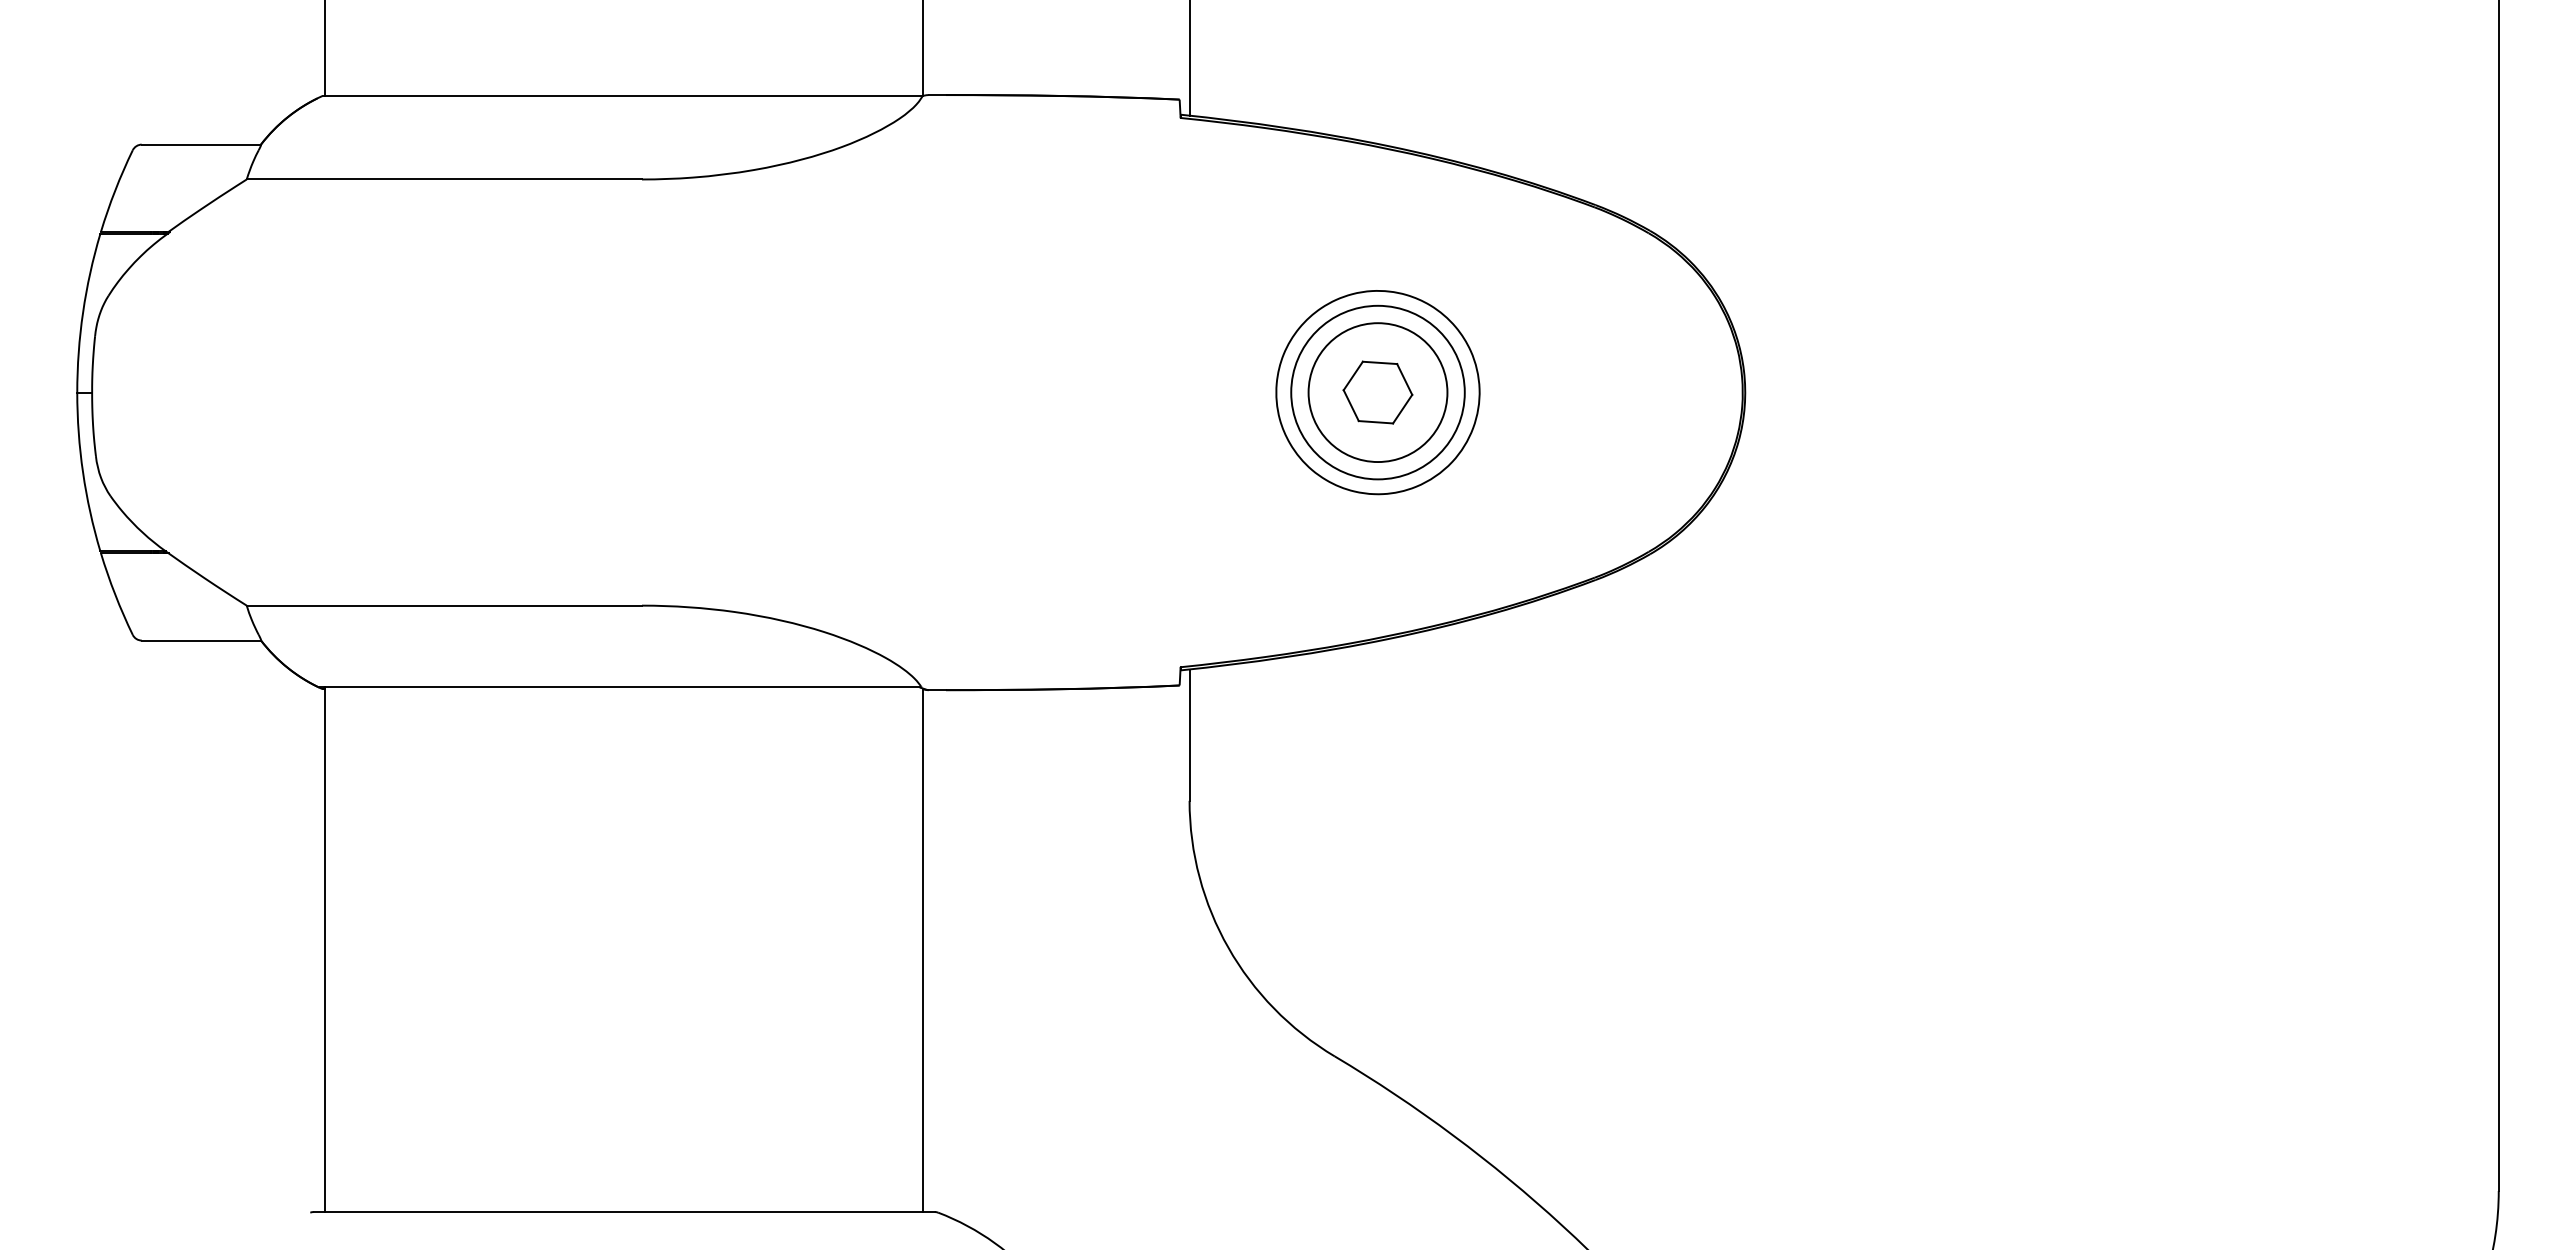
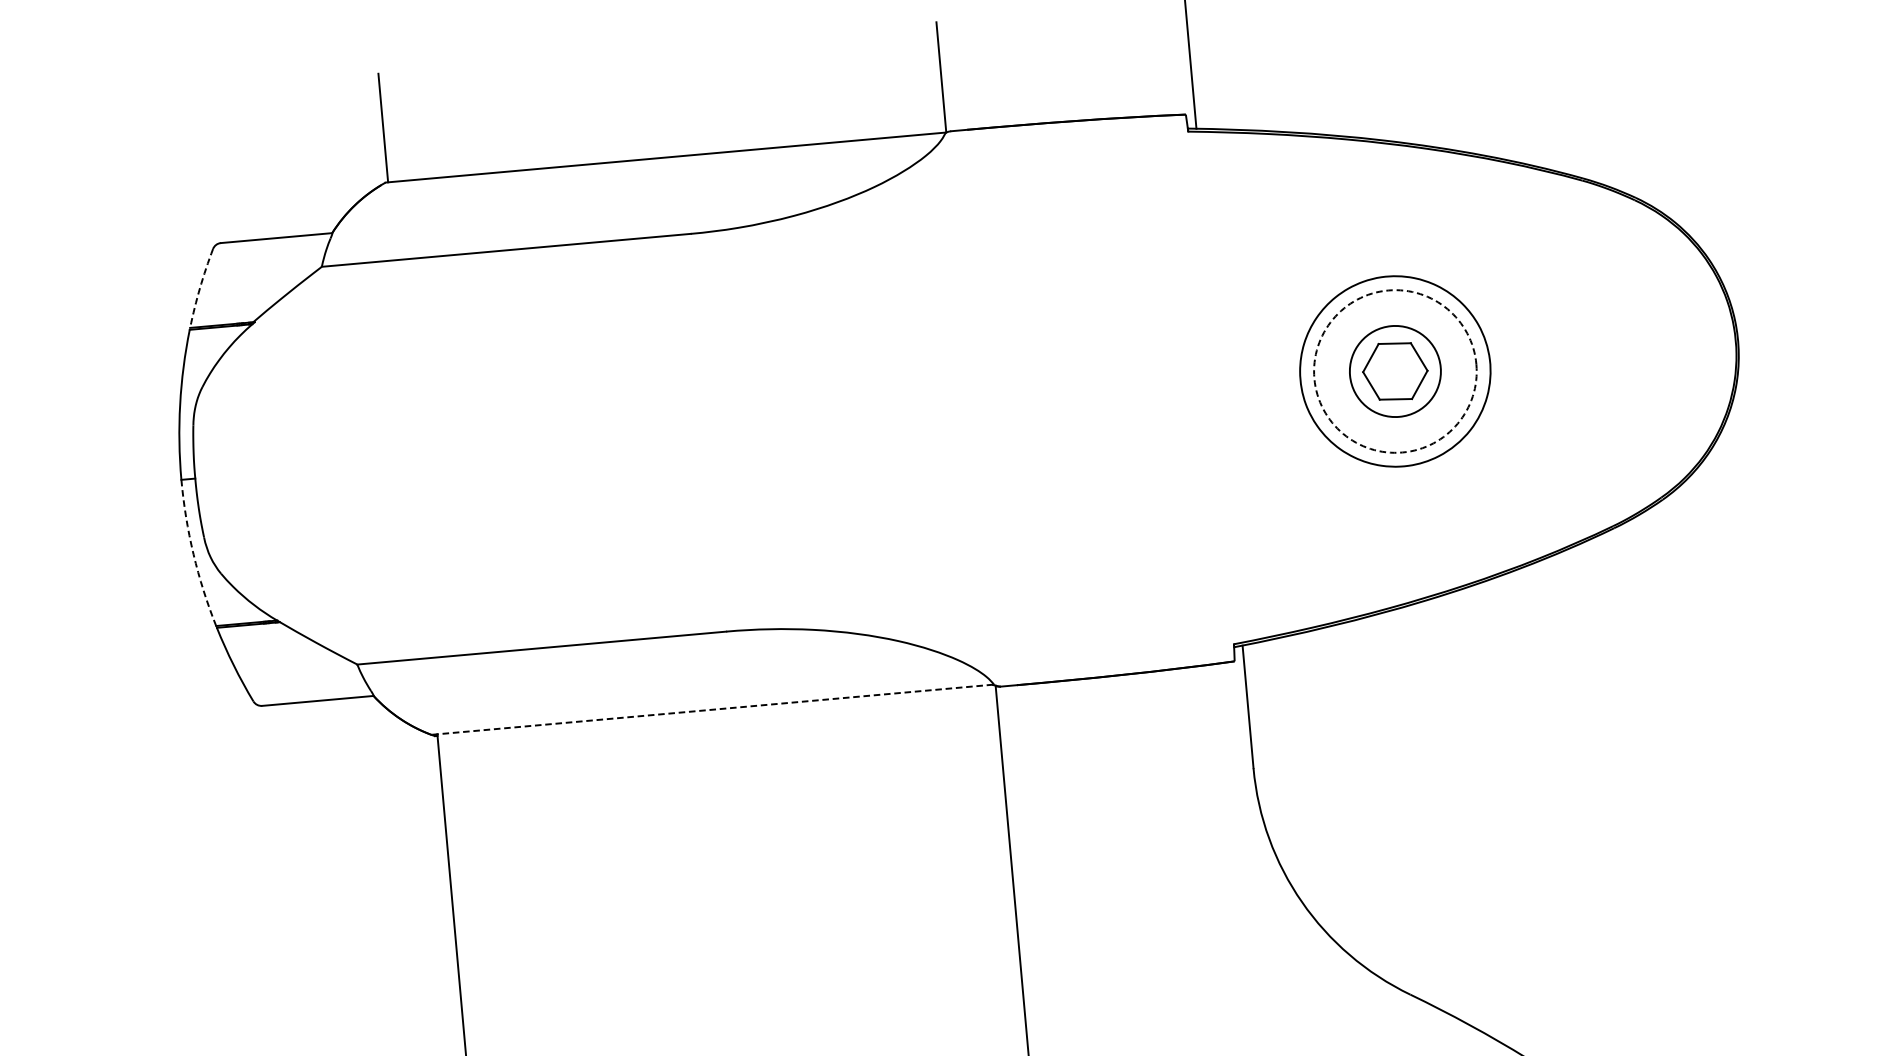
arc: (115, 190) -> (200, 288), solid -> dashed
circle: (1377, 392) -> (1394, 371), size x0.7
circle: (1377, 392) -> (1394, 371), solid -> dashed
arc: (83, 472) -> (193, 553), solid -> dashed
line: (620, 687) -> (712, 709), solid -> dashed

